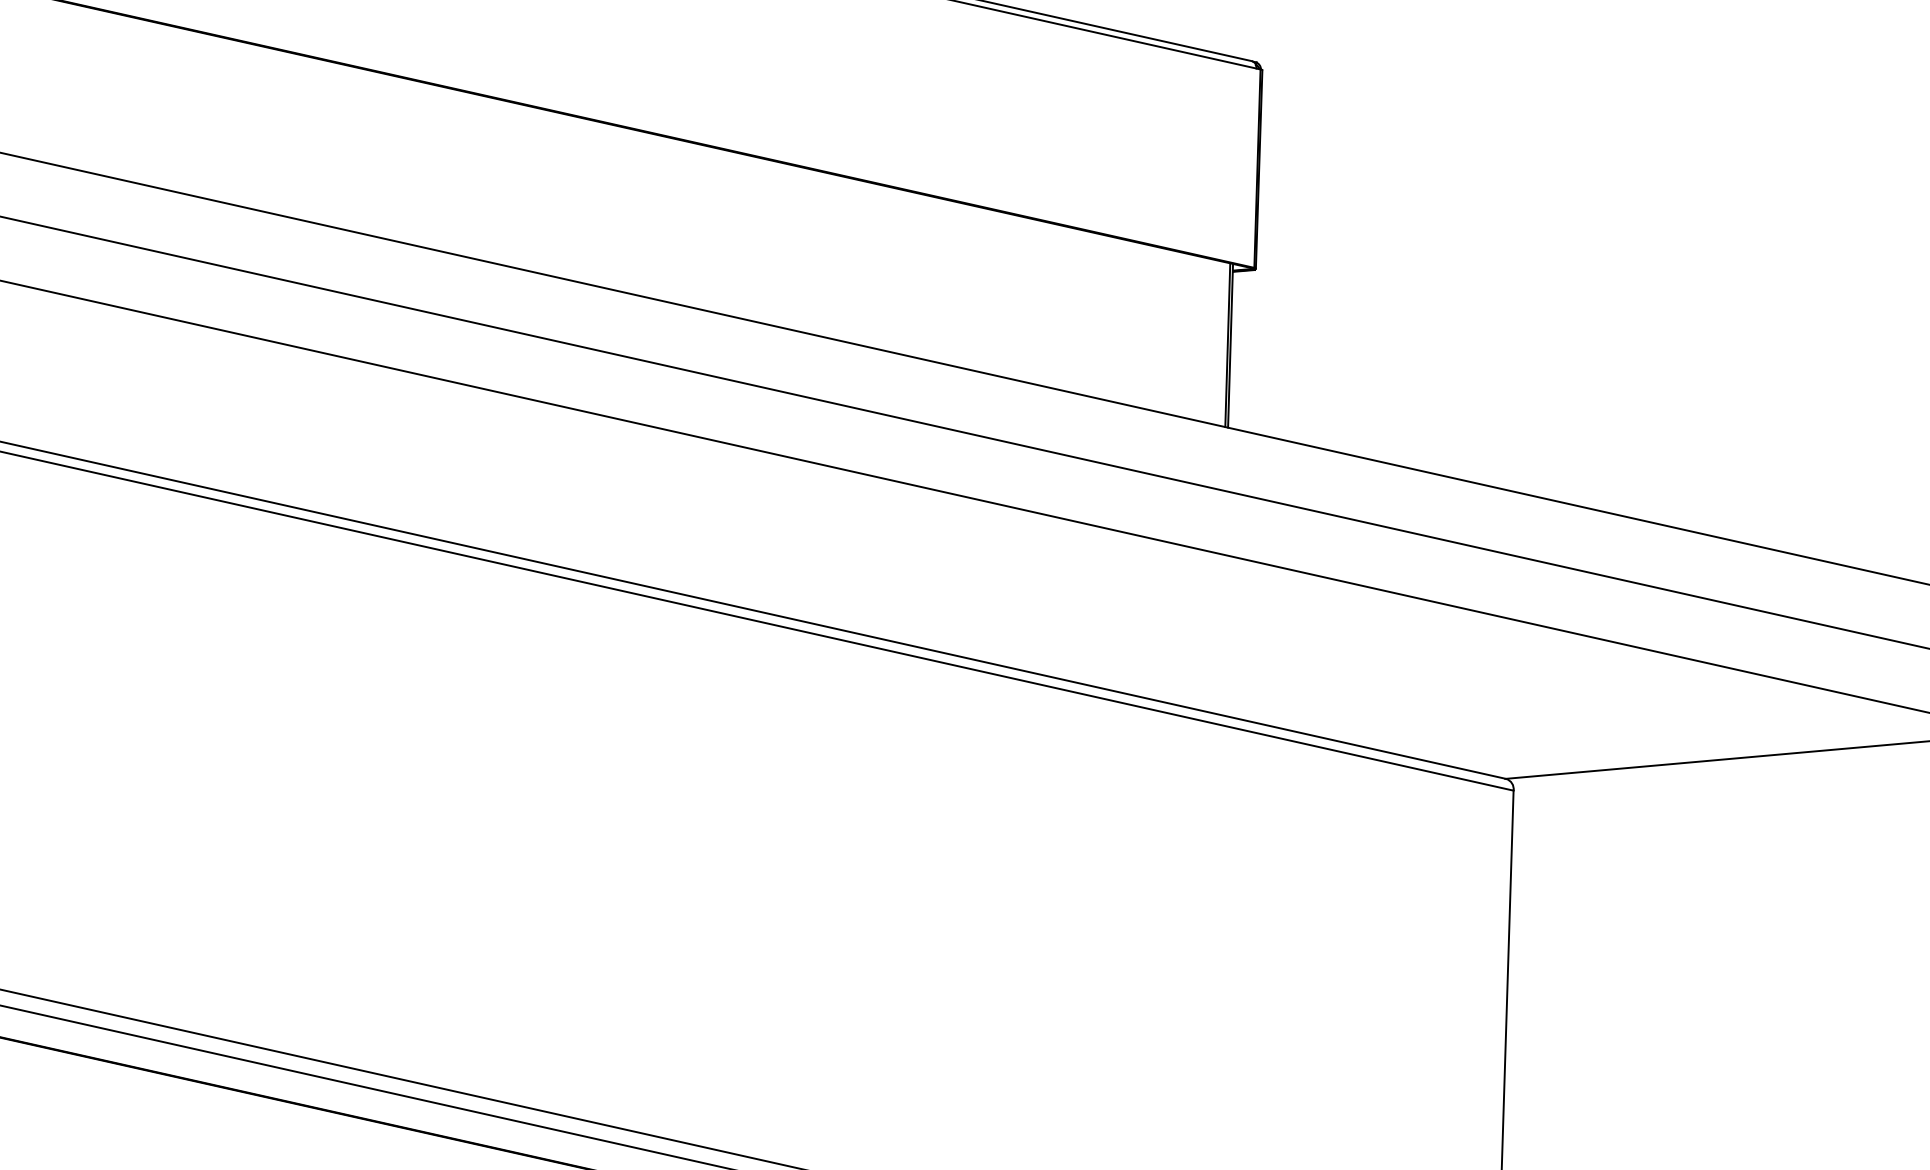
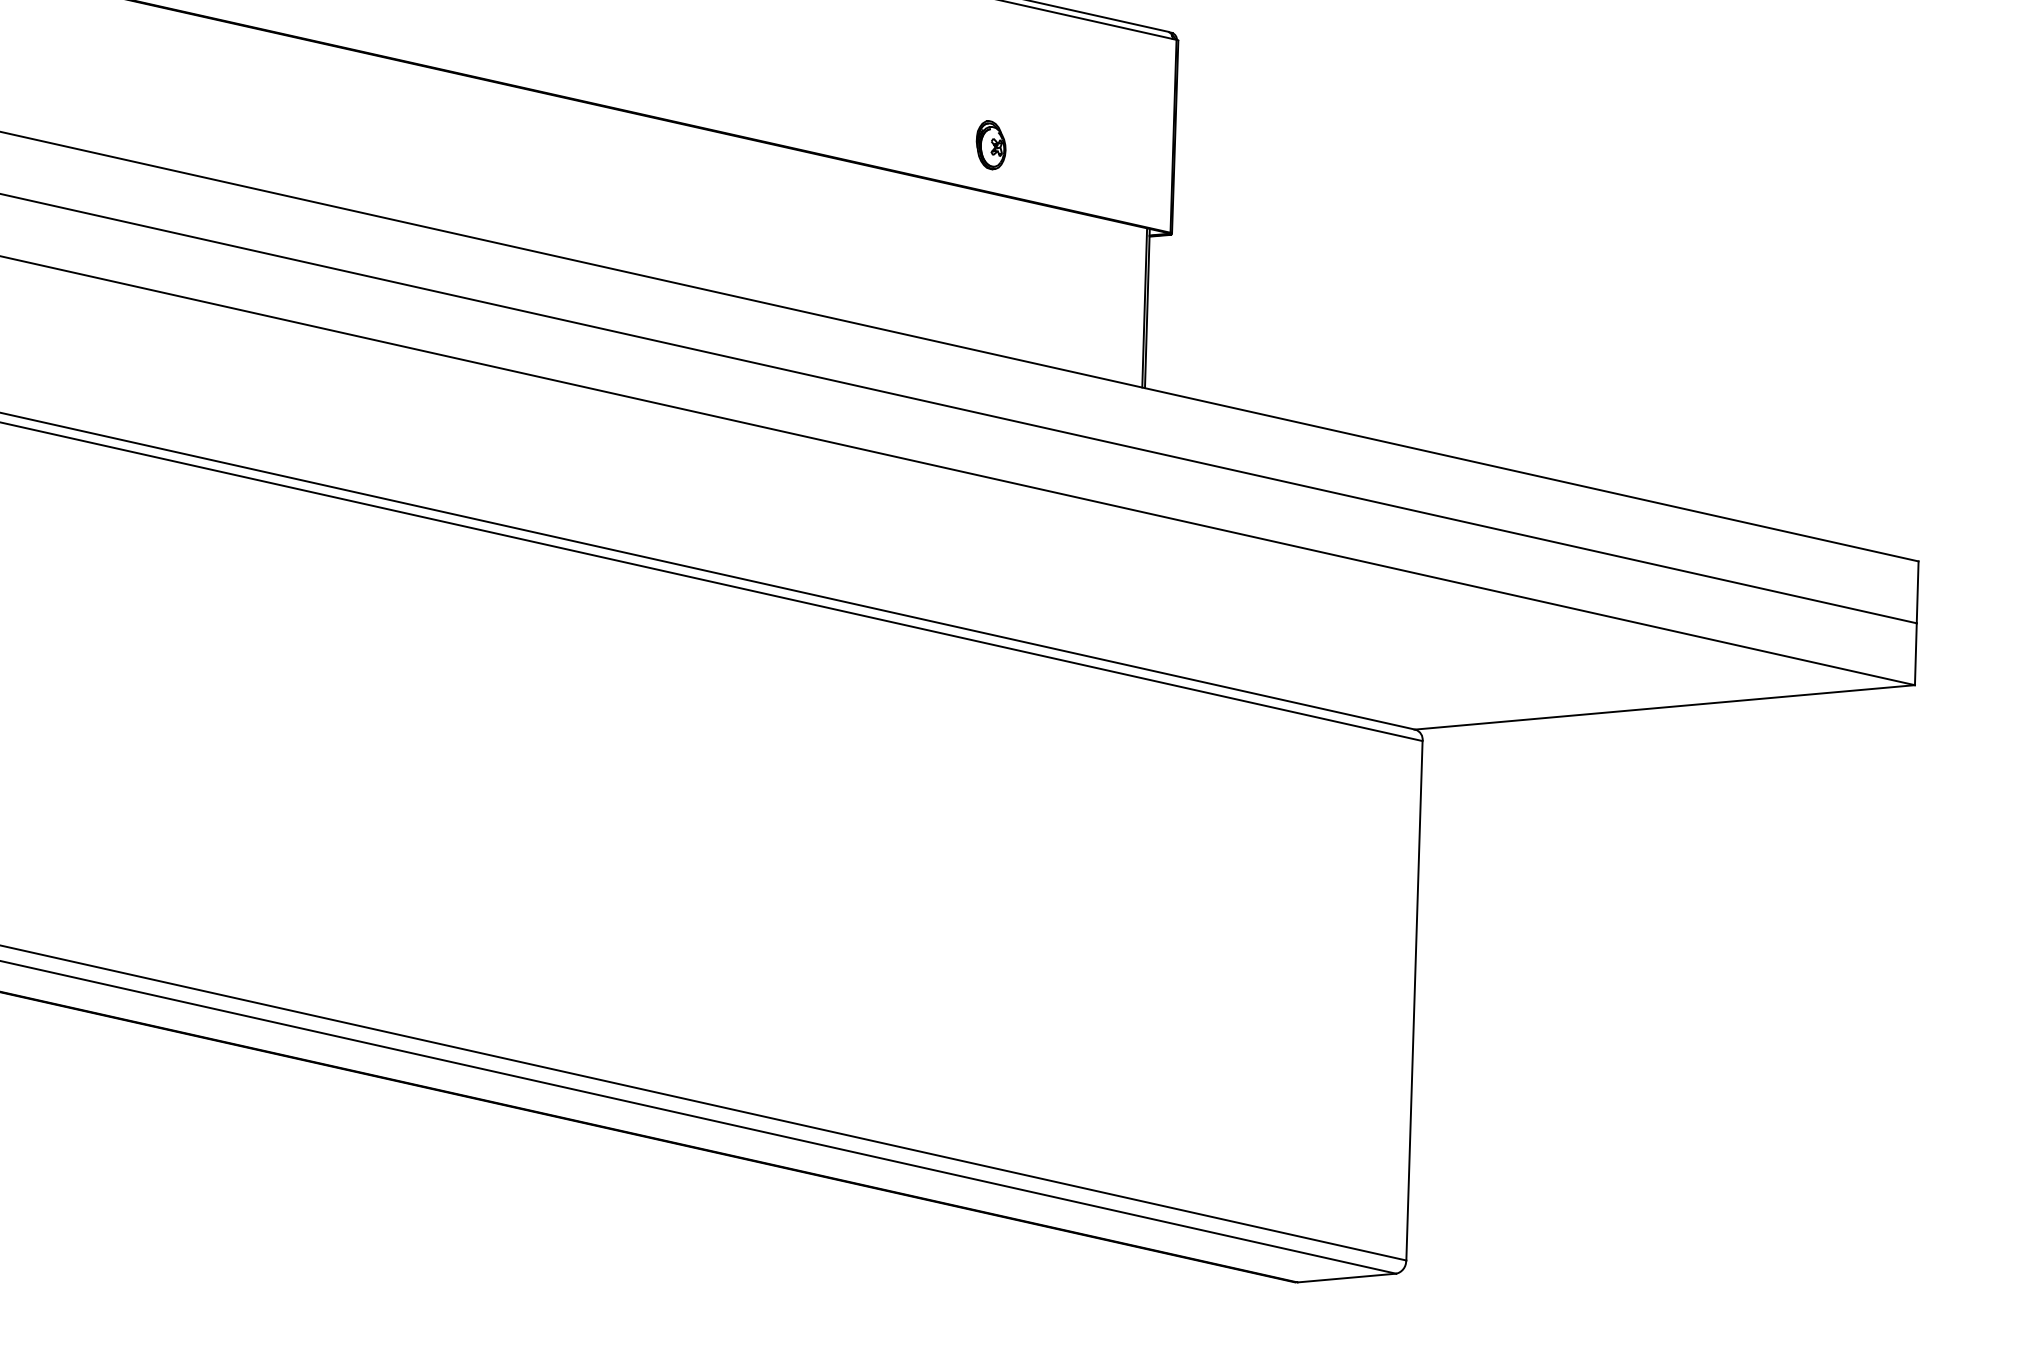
part: (1069, 178) -> (990, 145), added

